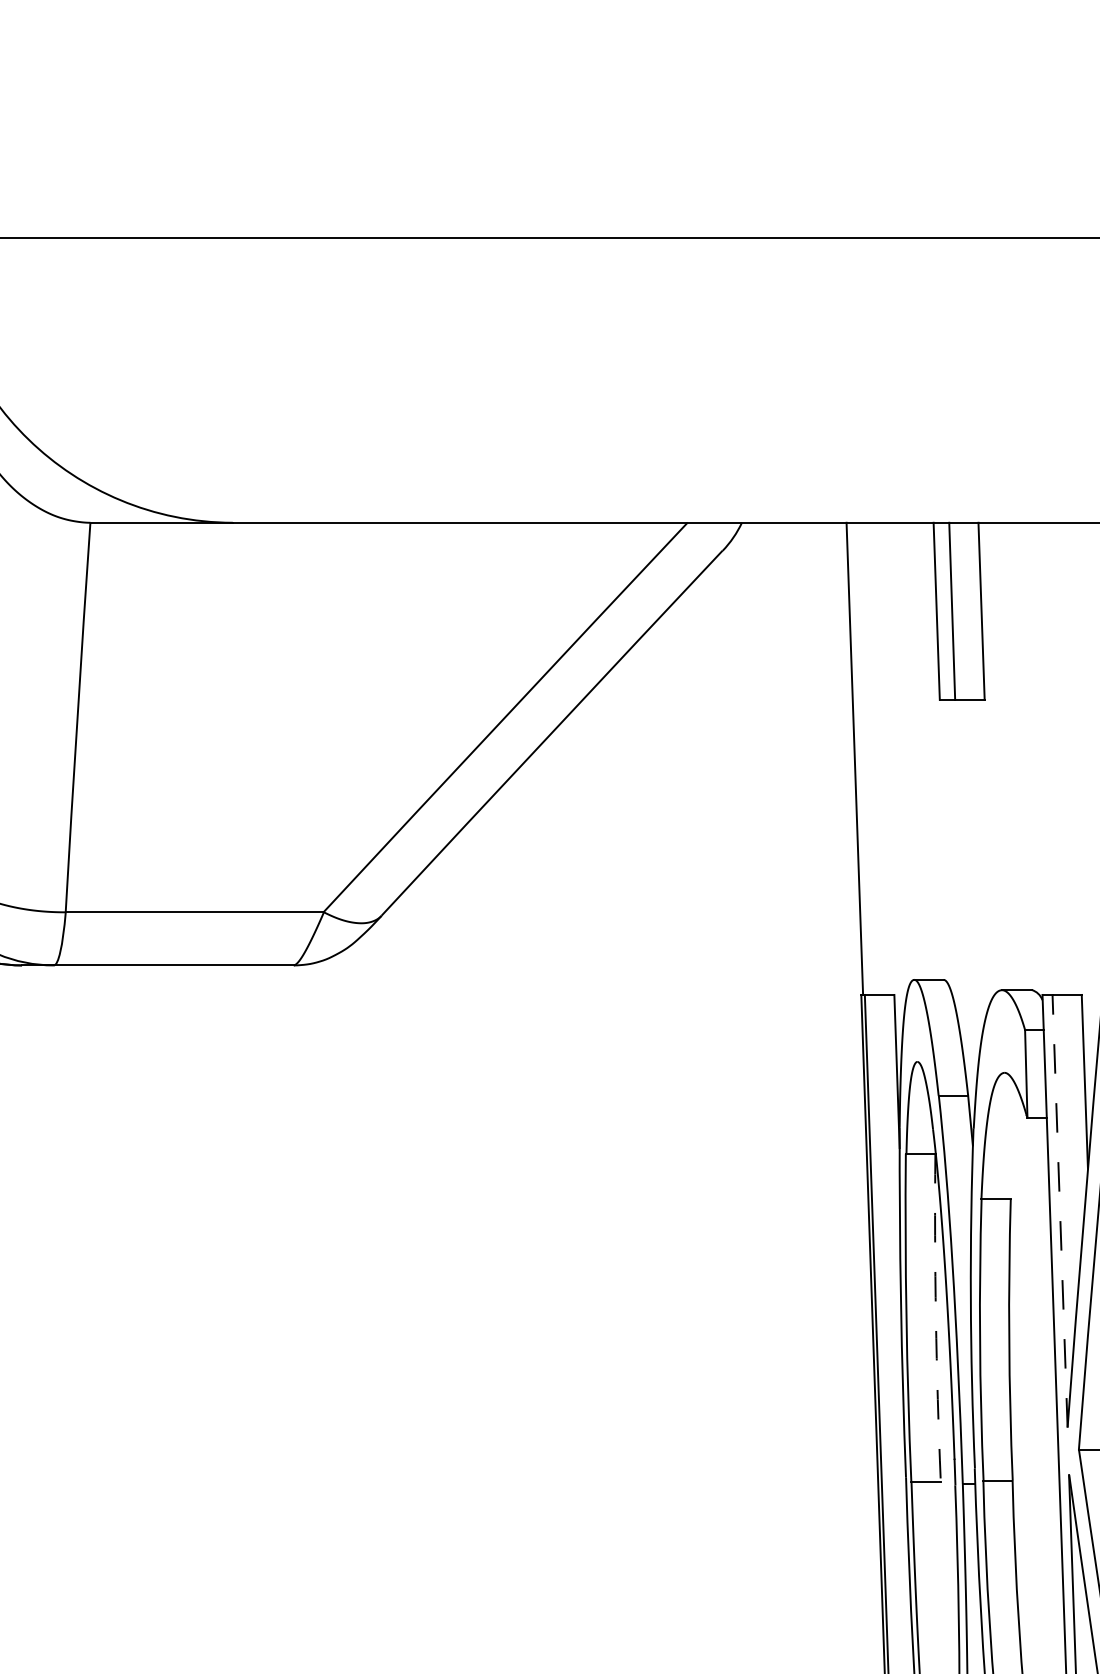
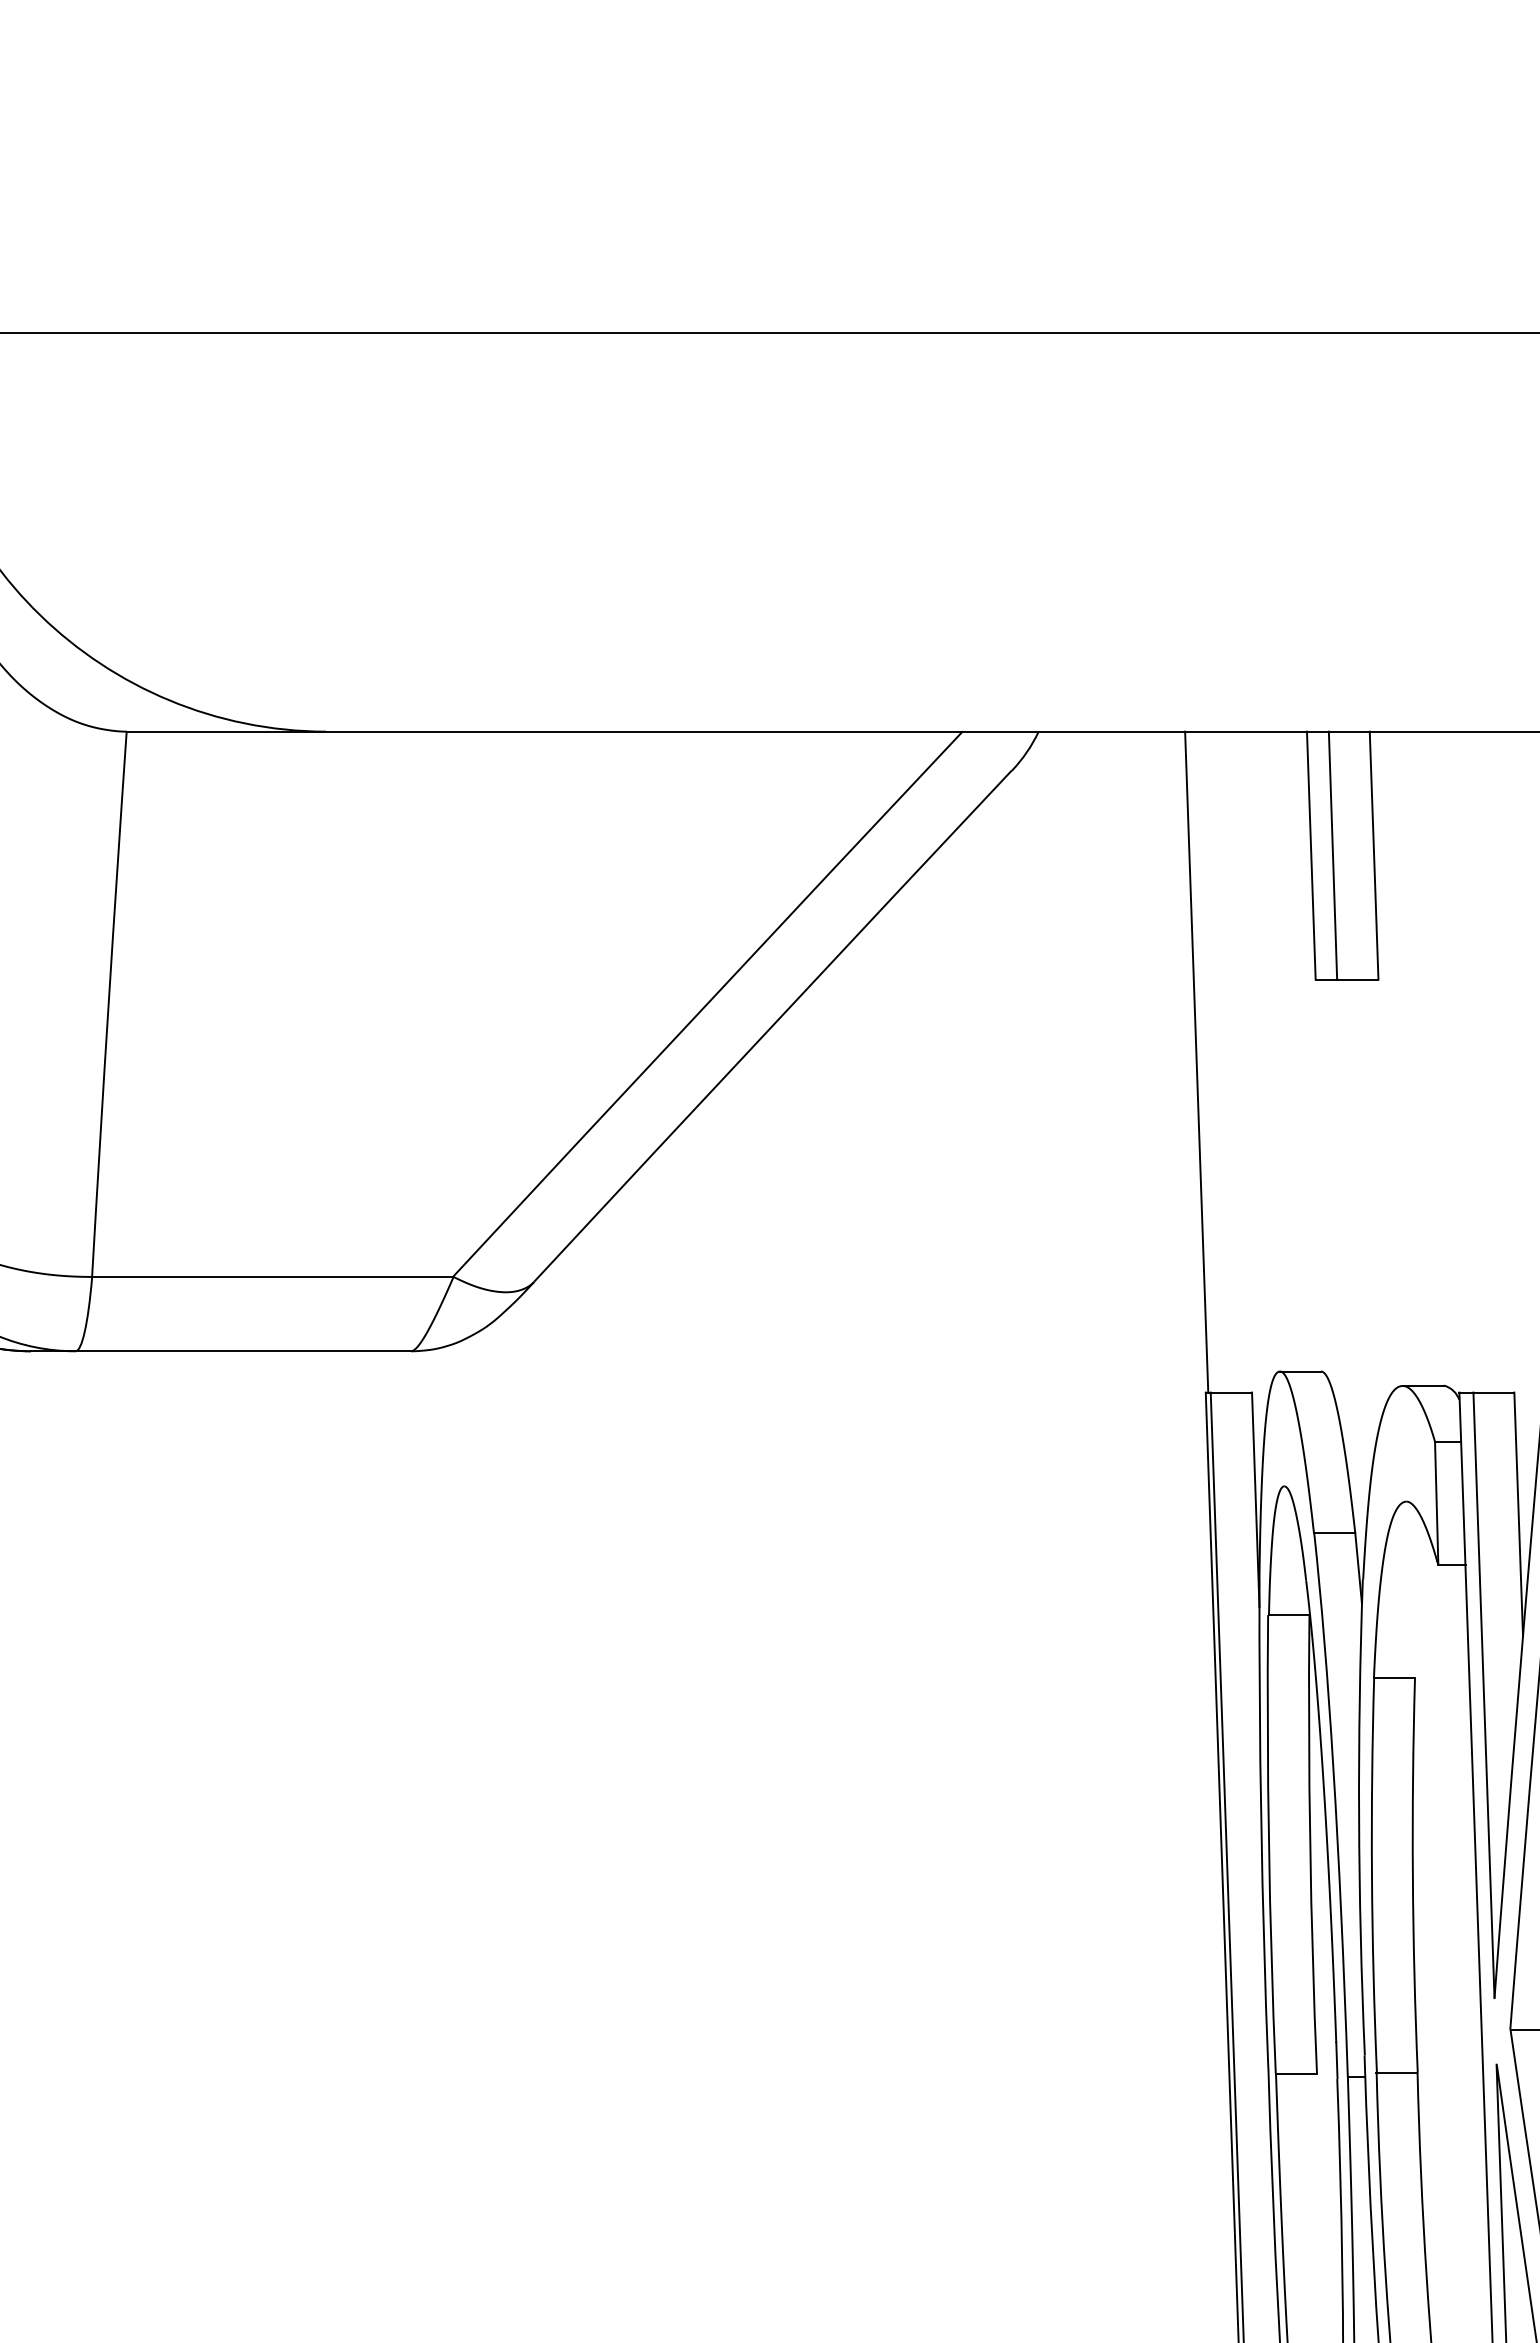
line: (1059, 1211) -> (1483, 1695), dashed -> solid
arc: (936, 1317) -> (1310, 1844), dashed -> solid

